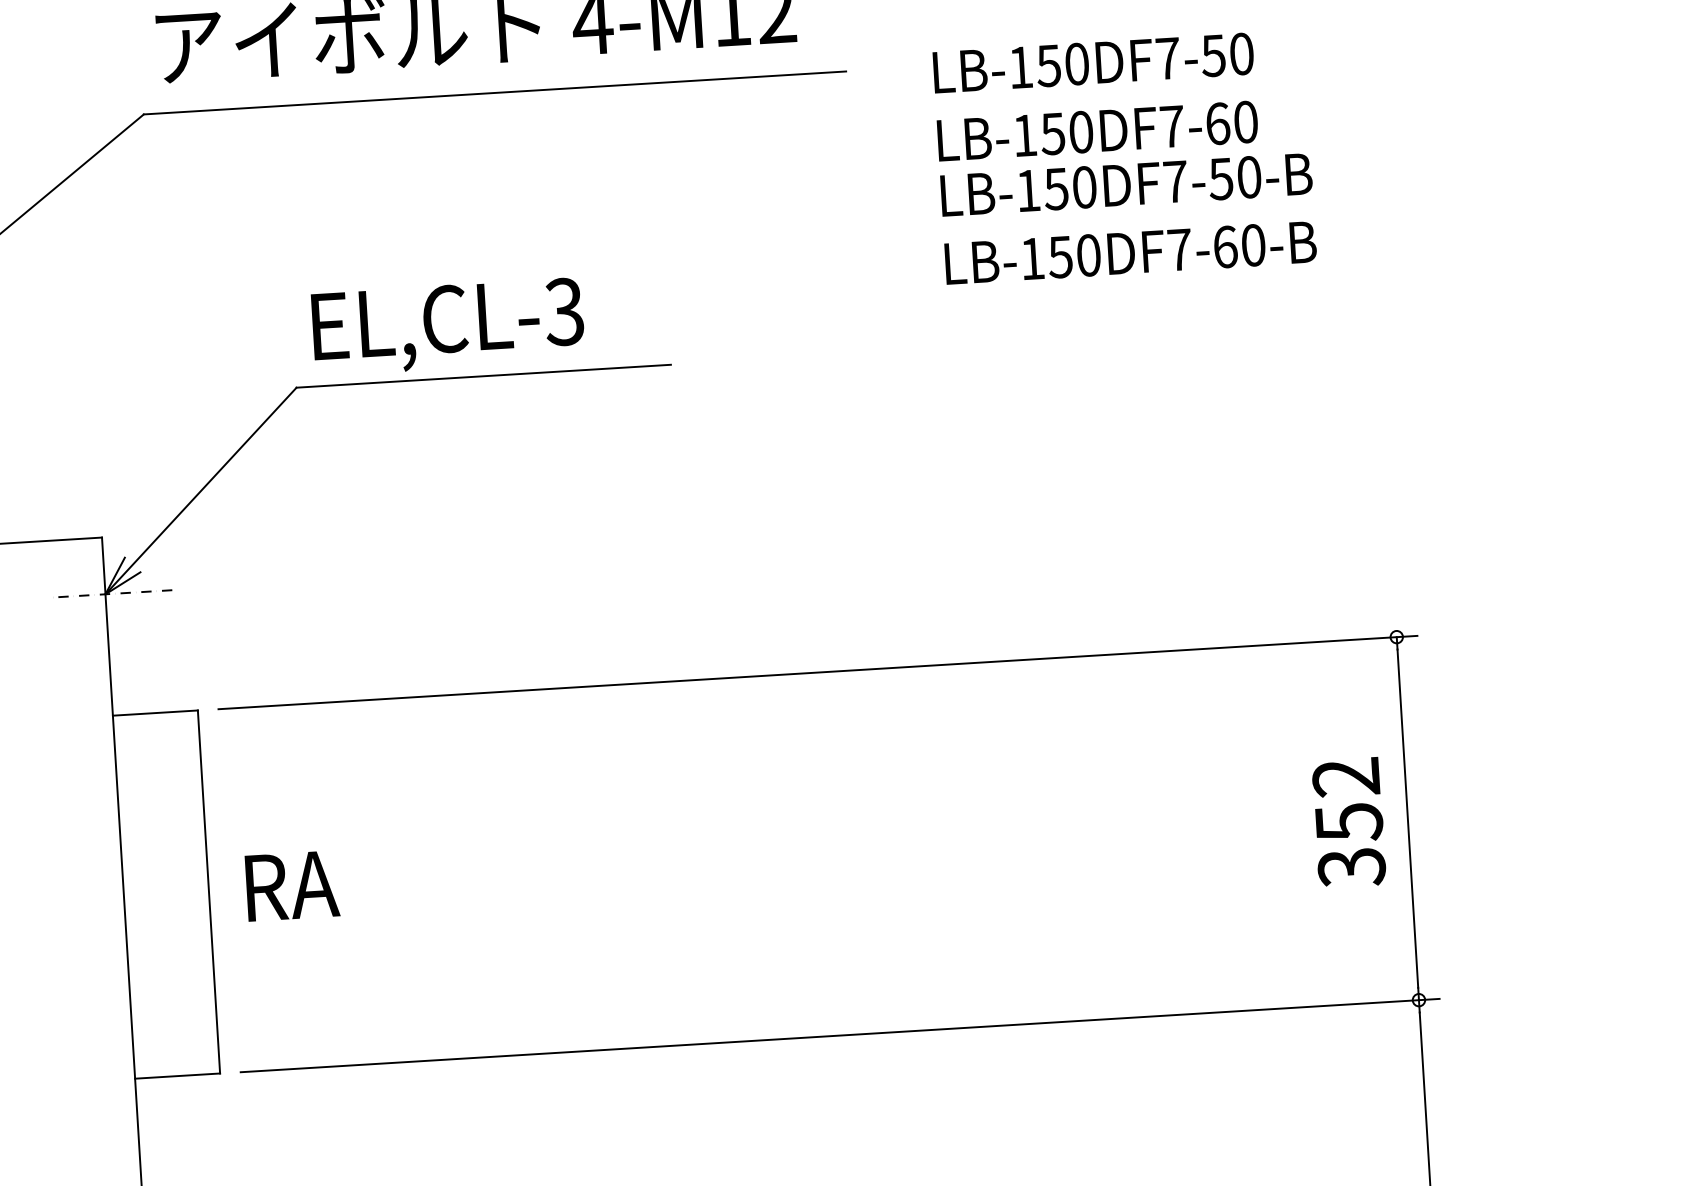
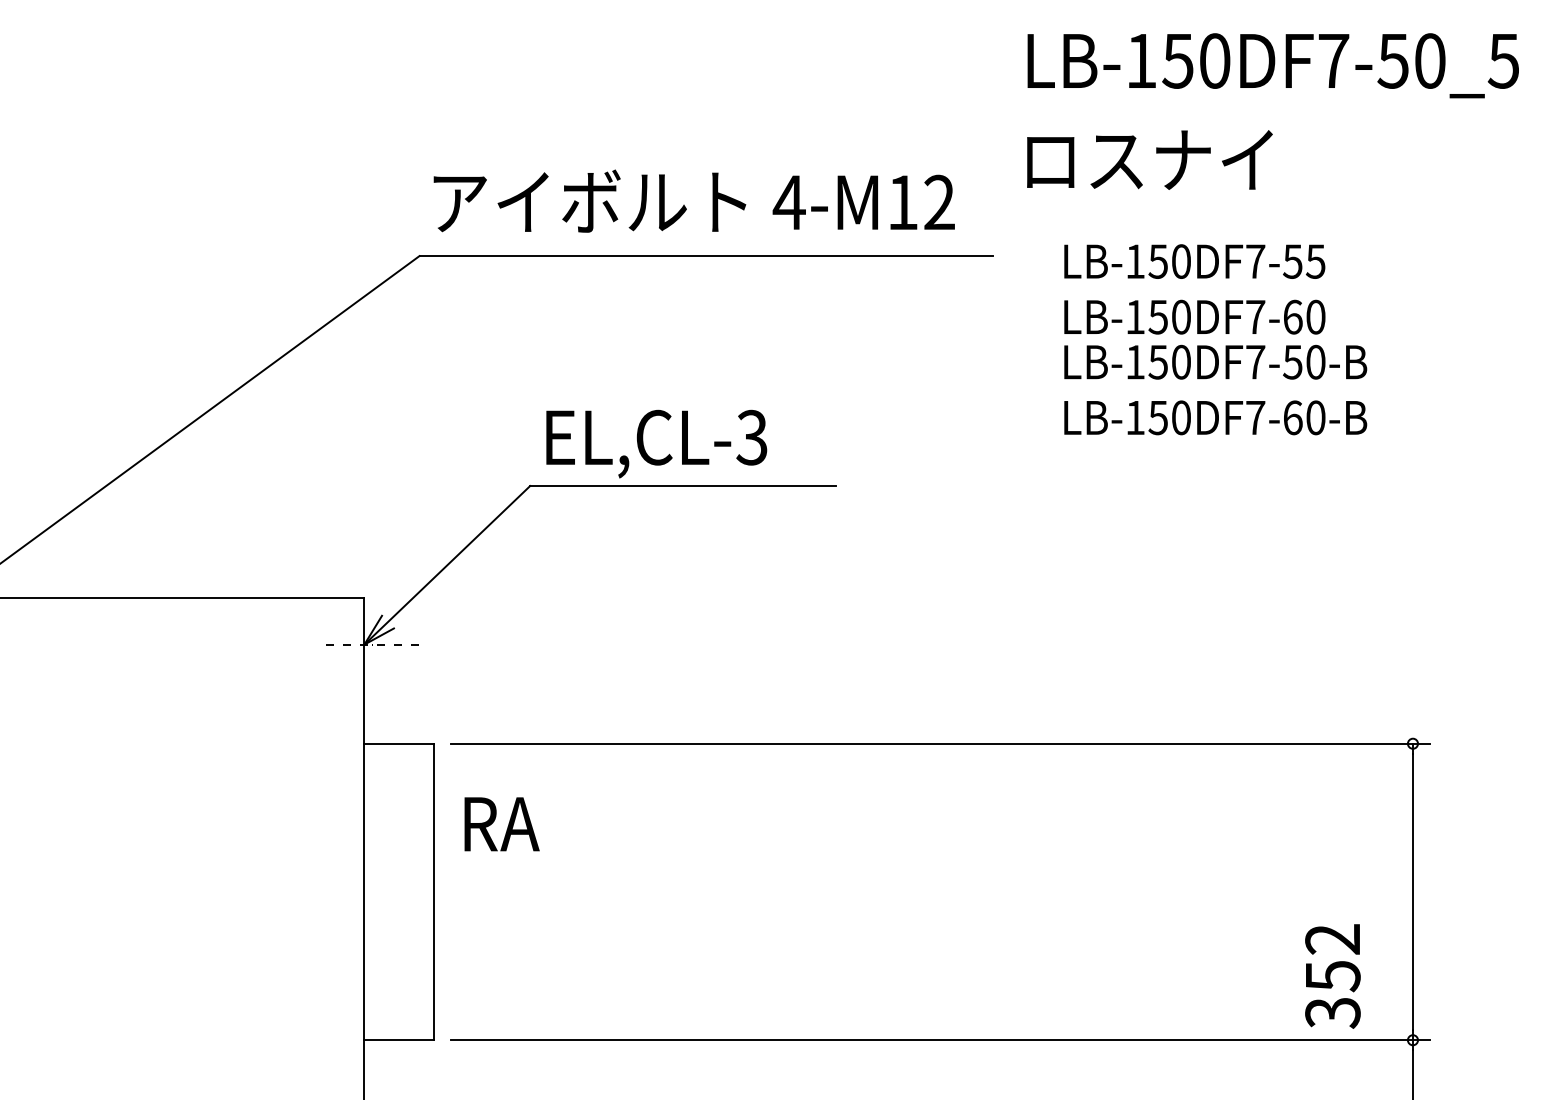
text: (1241, 53) -> (1315, 261), LB-150DF7-50 -> LB-150DF7-55
text: (1348, 822) -> (1332, 976), moved
text: (291, 886) -> (501, 824), moved

